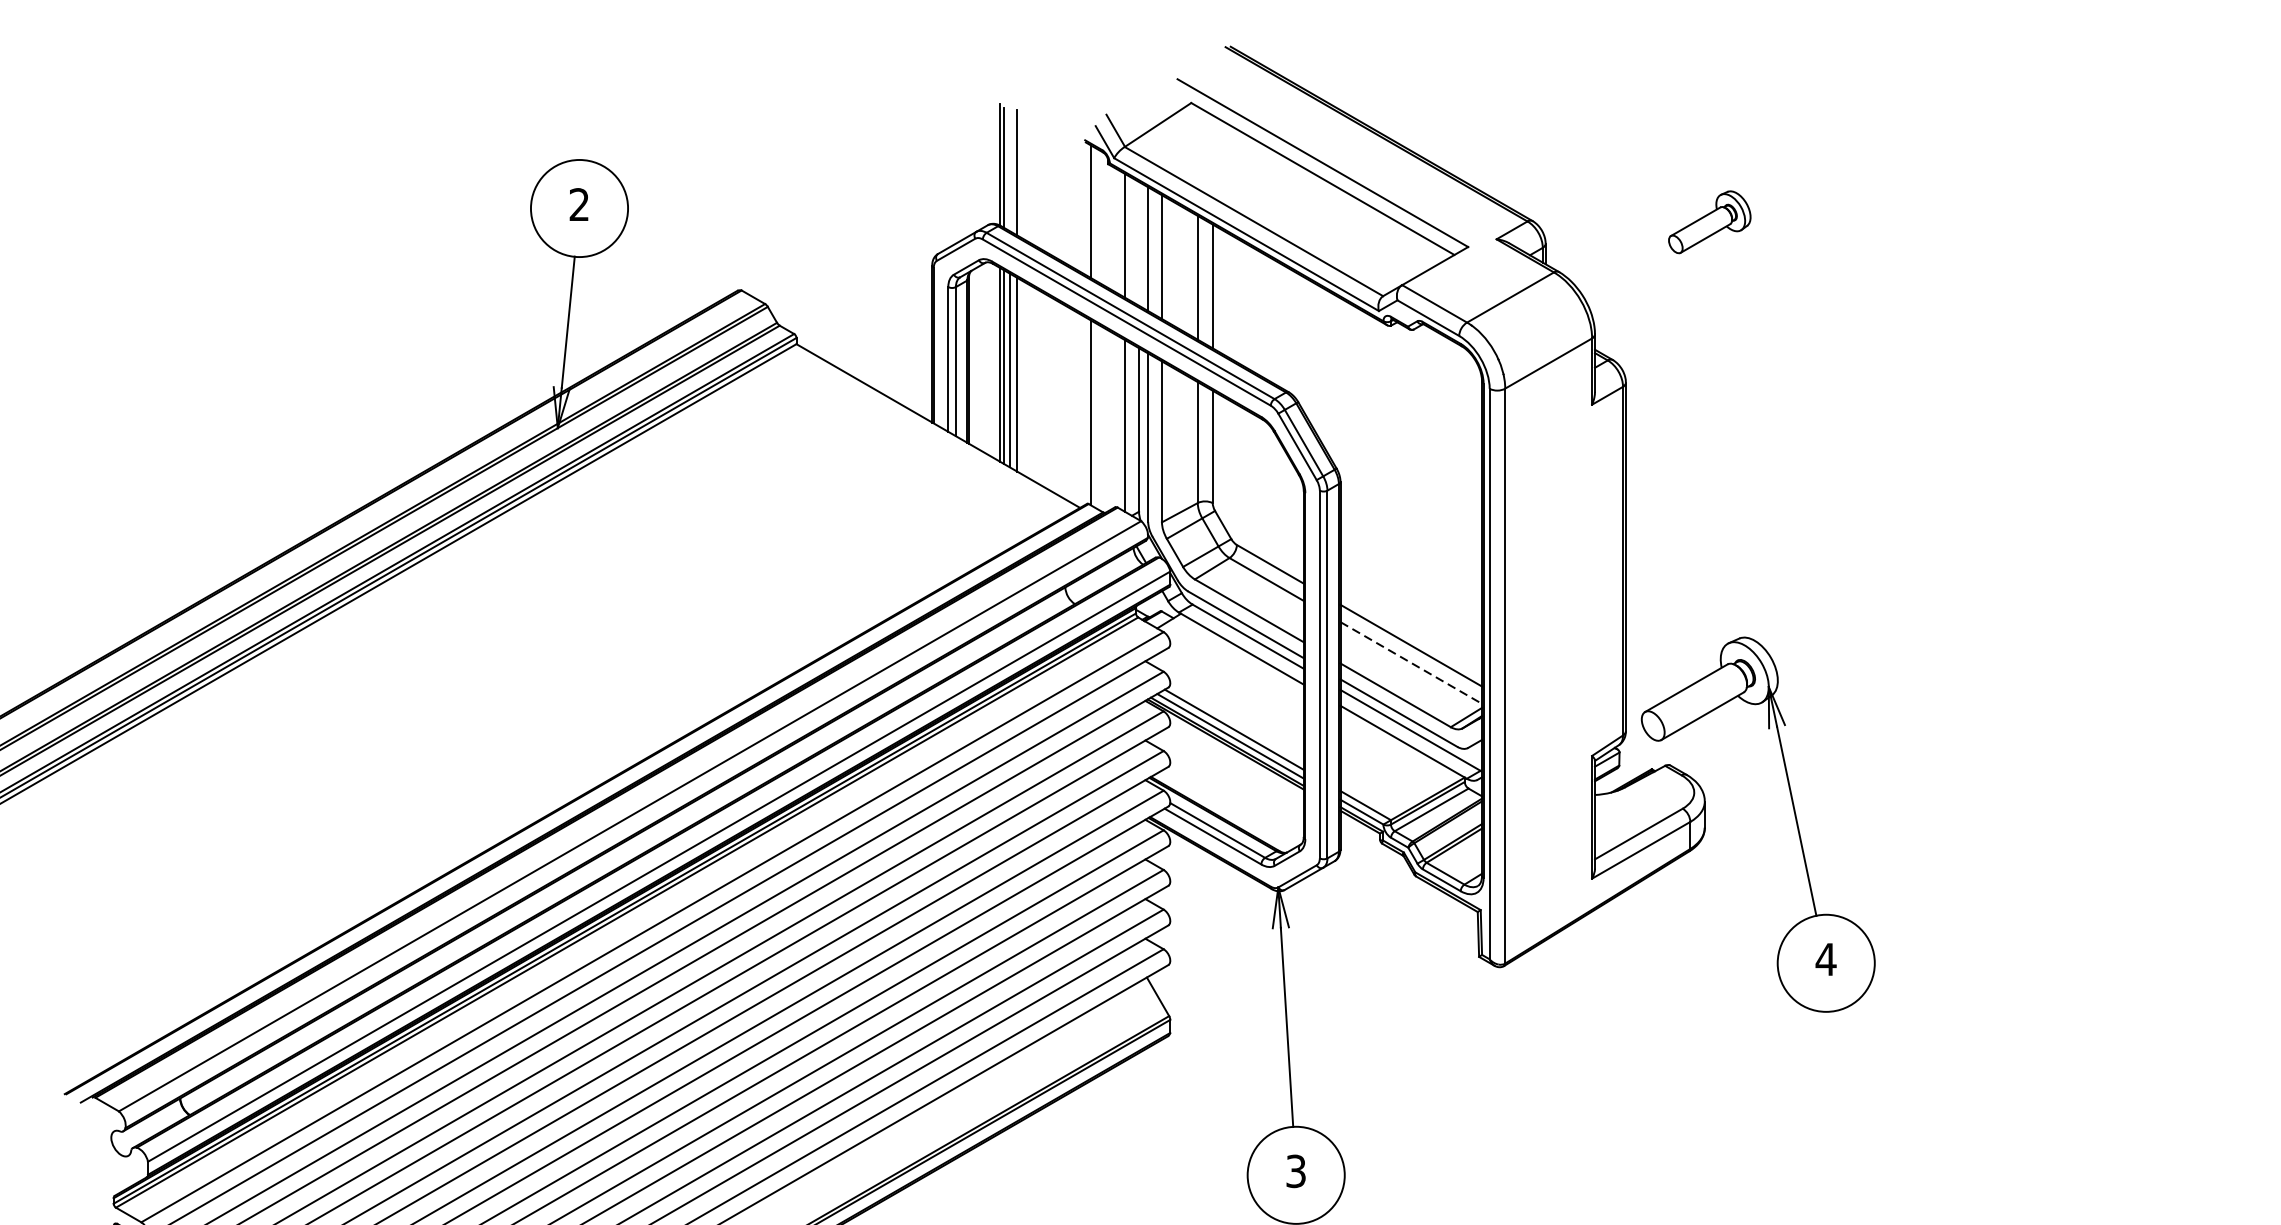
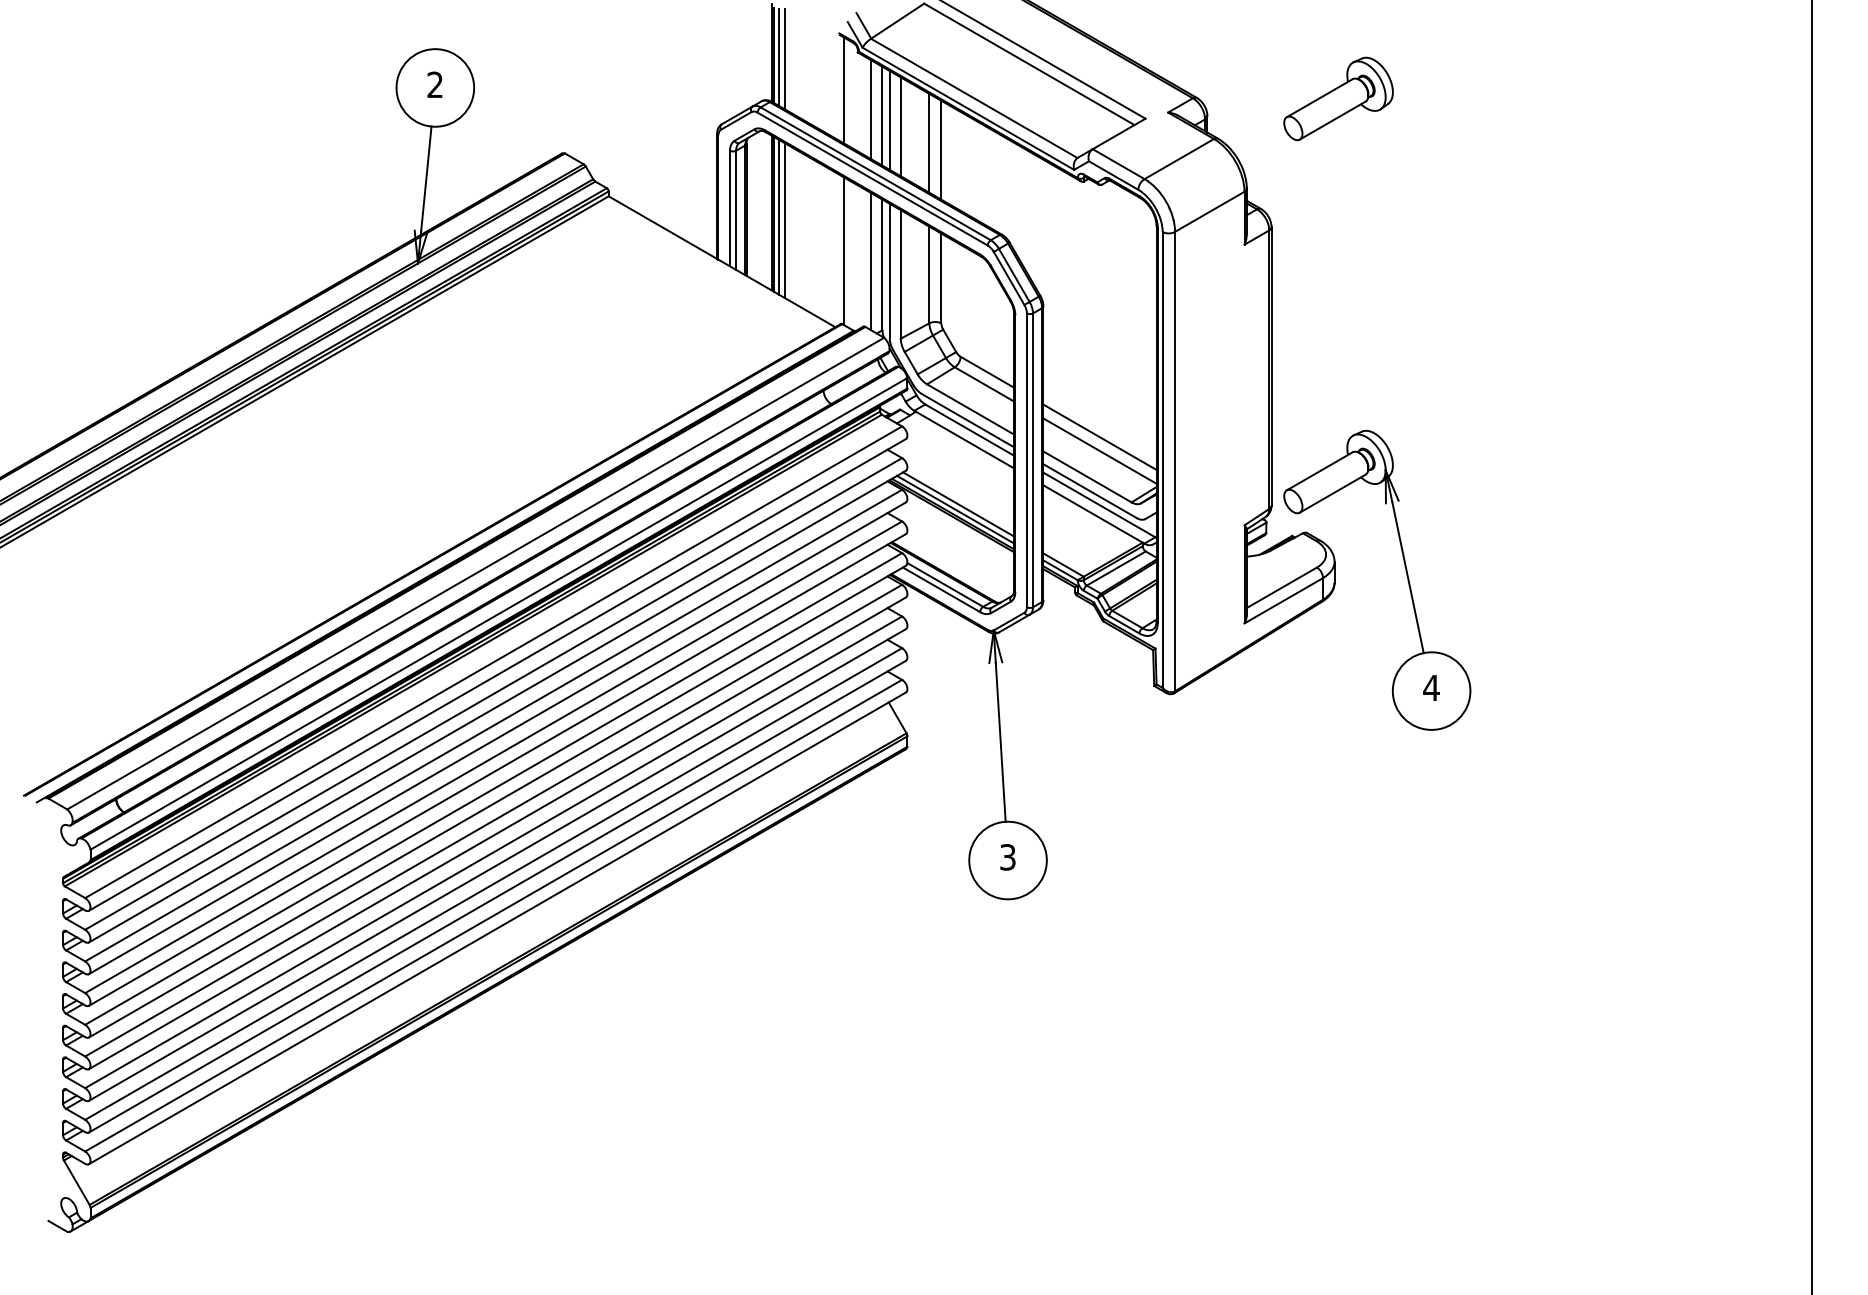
line: (1010, 170) -> (779, 57), added
part: (1709, 221) -> (1338, 98), size x1.67
line: (1139, 242) -> (882, 115), added
line: (1411, 663) -> (1100, 451), dashed -> solid

